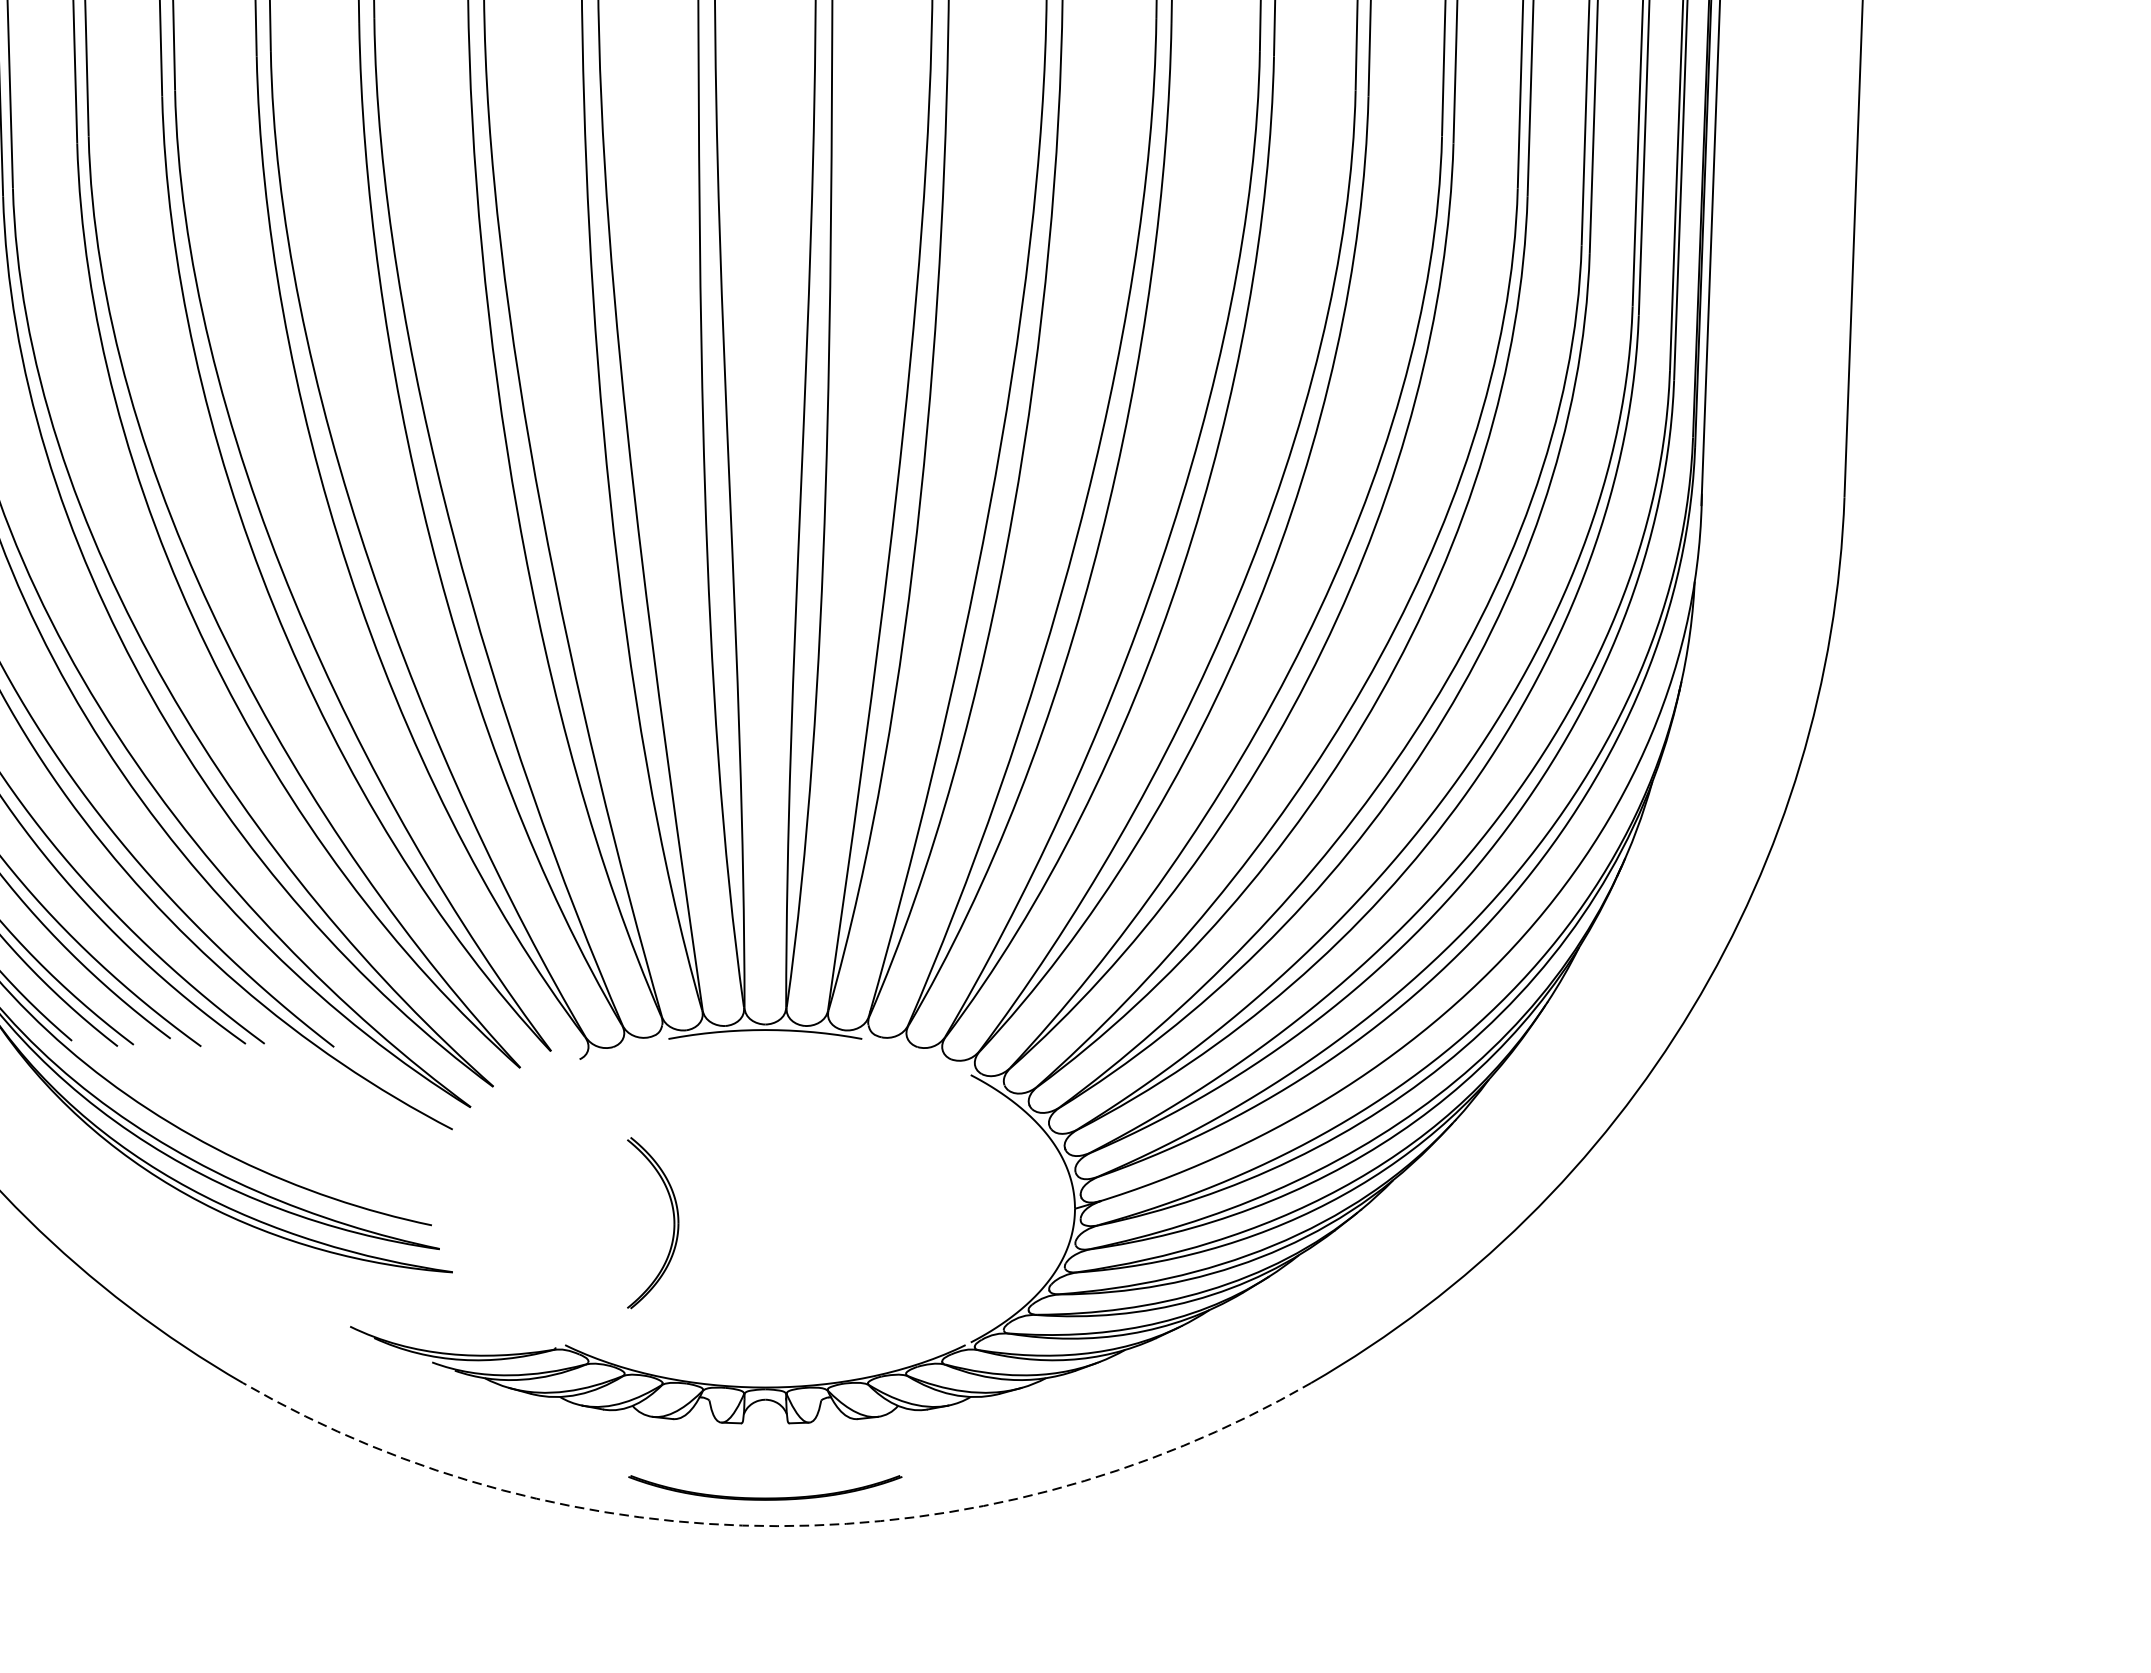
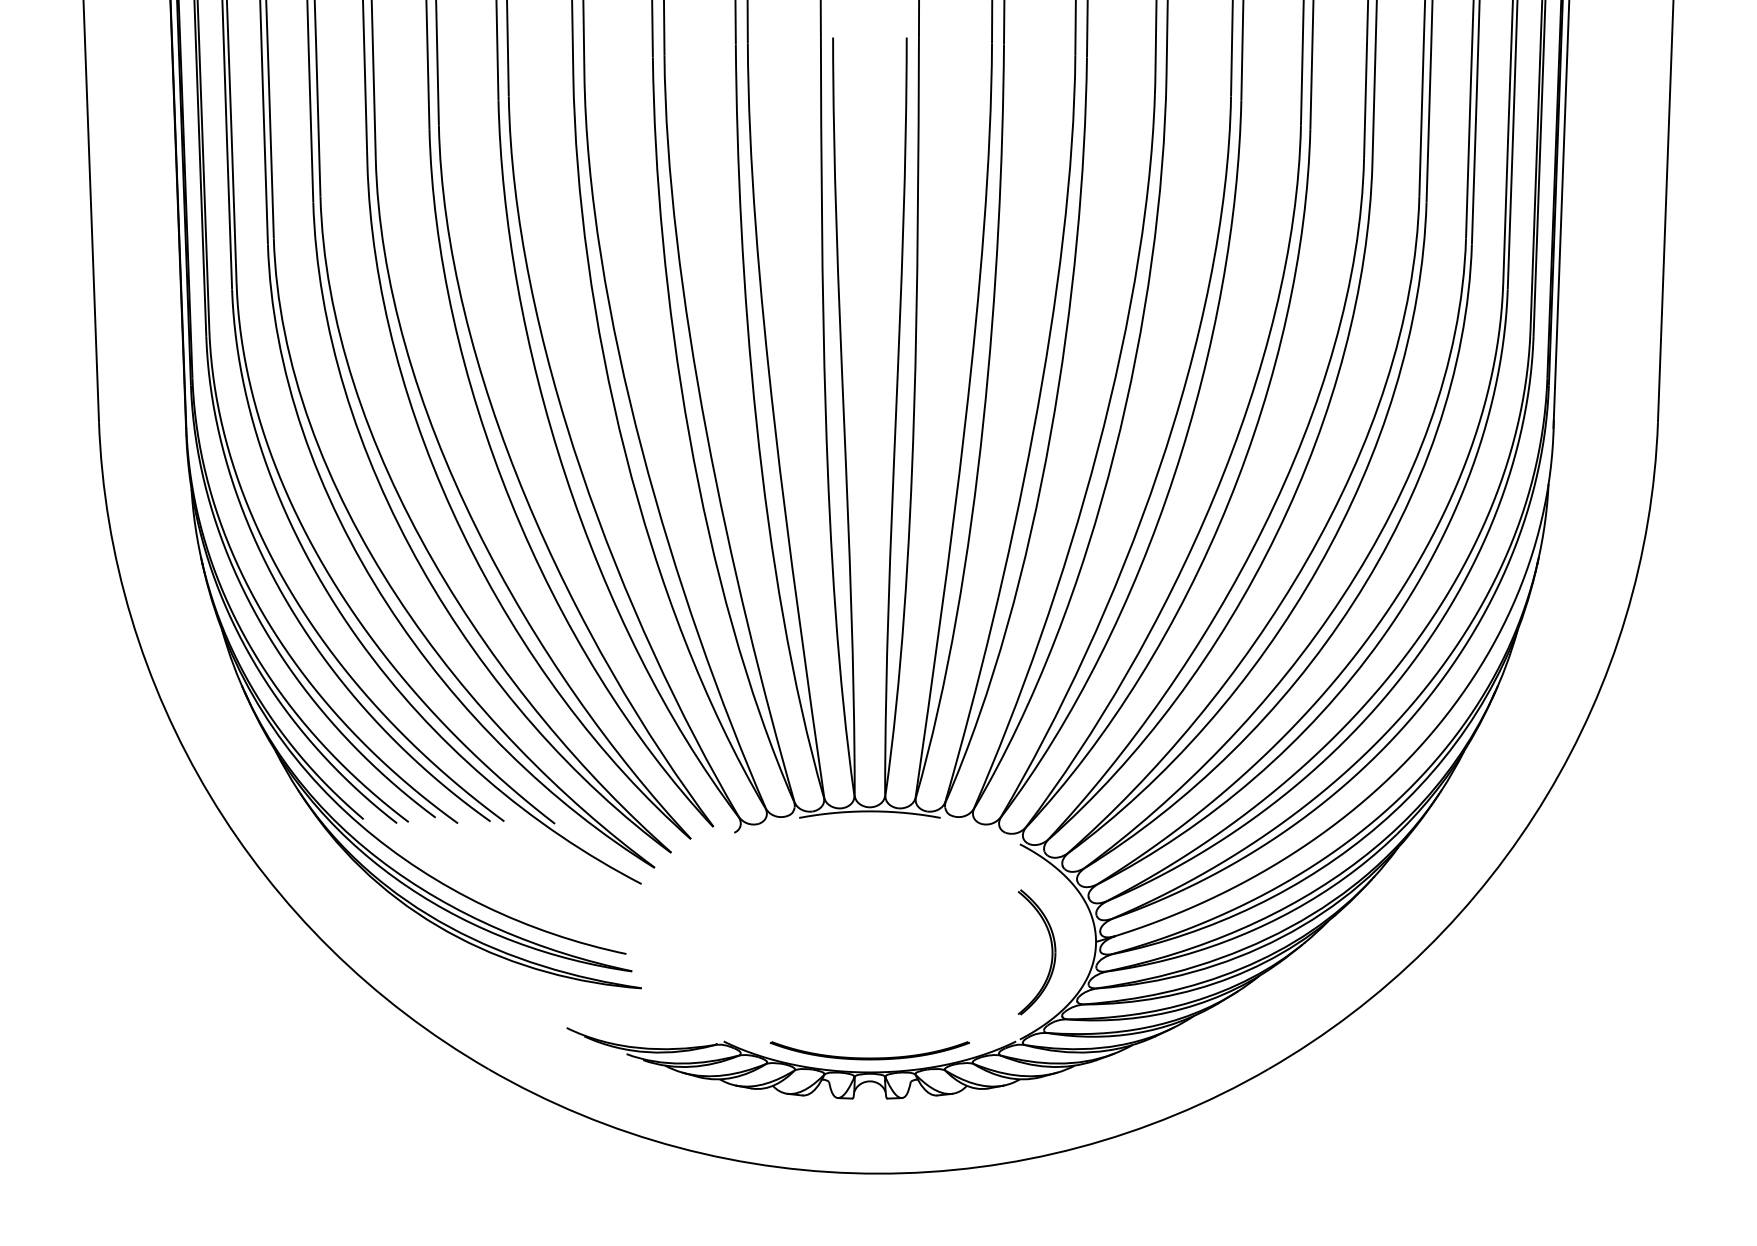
part: (673, 1223) -> (1051, 952), moved
part: (764, 1497) -> (869, 1057), moved
arc: (777, 1525) -> (878, 1173), dashed -> solid

